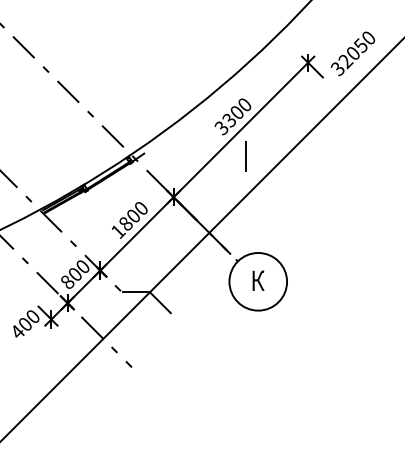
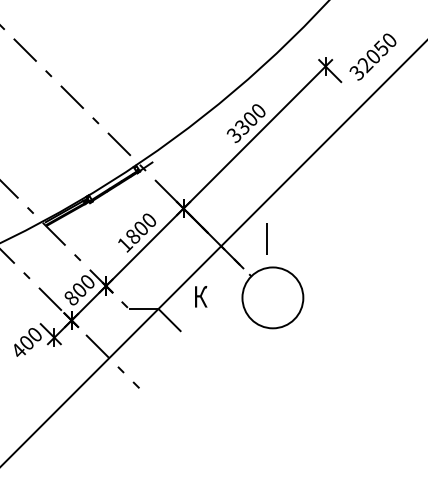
line: (245, 155) -> (266, 238), moved
text: (258, 280) -> (201, 296), moved

